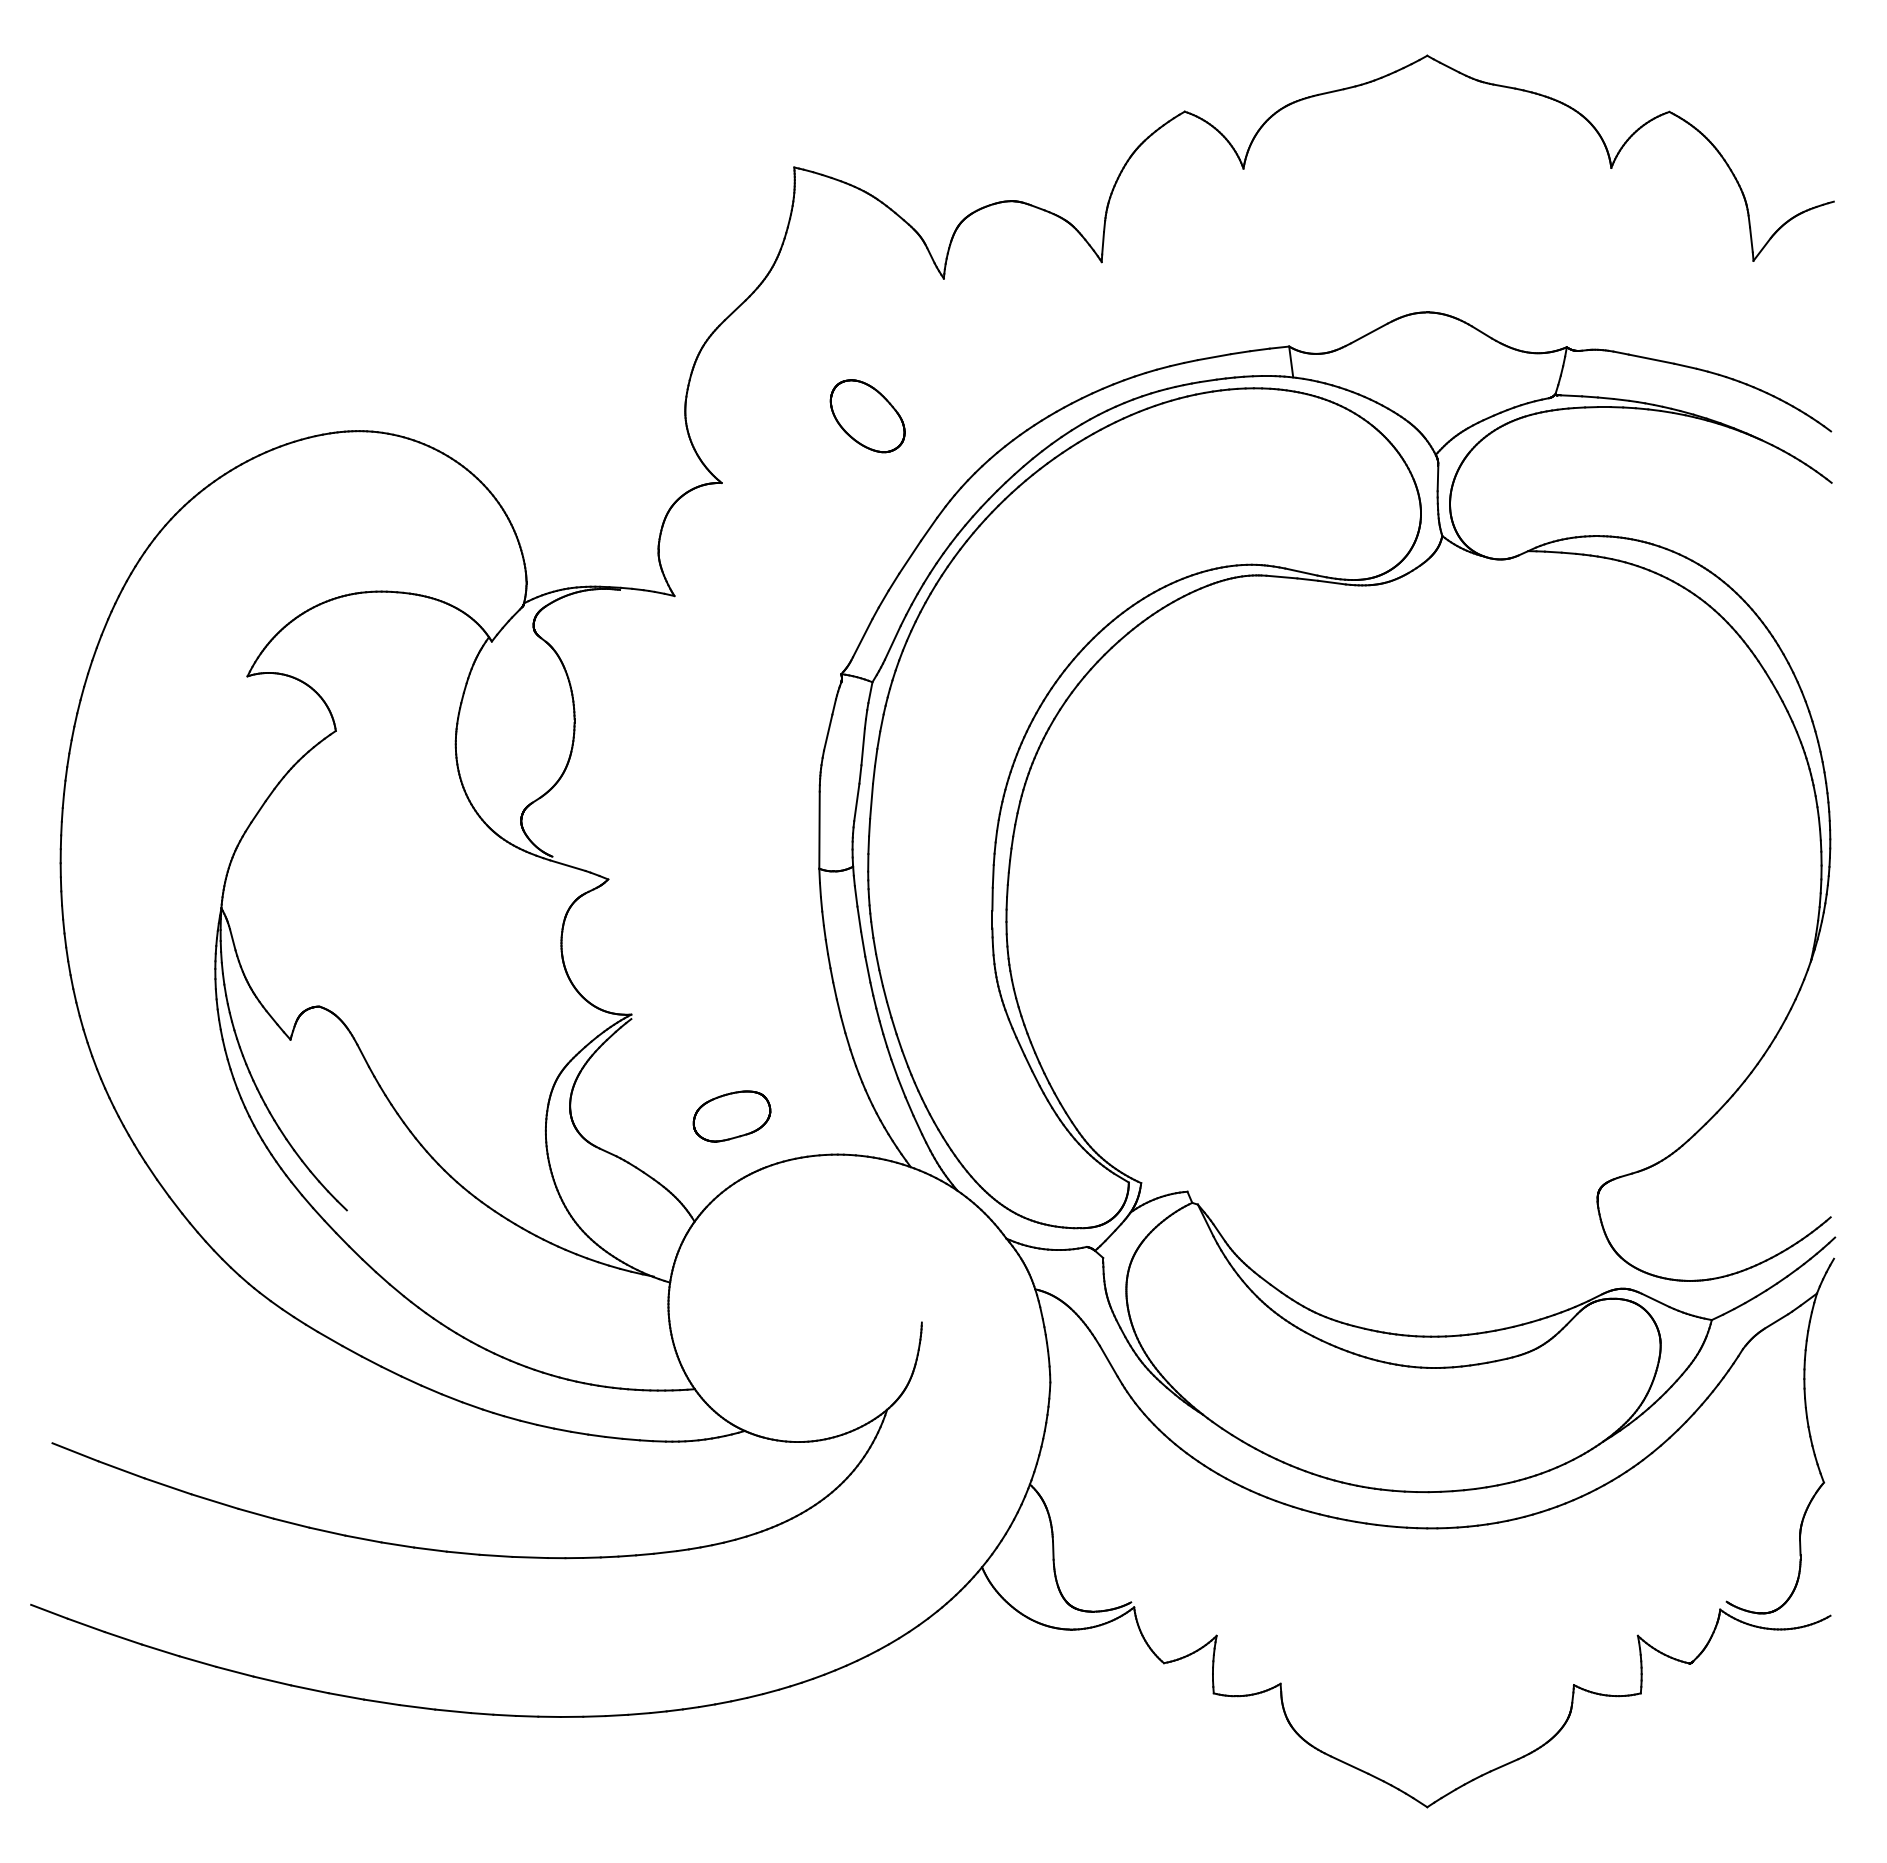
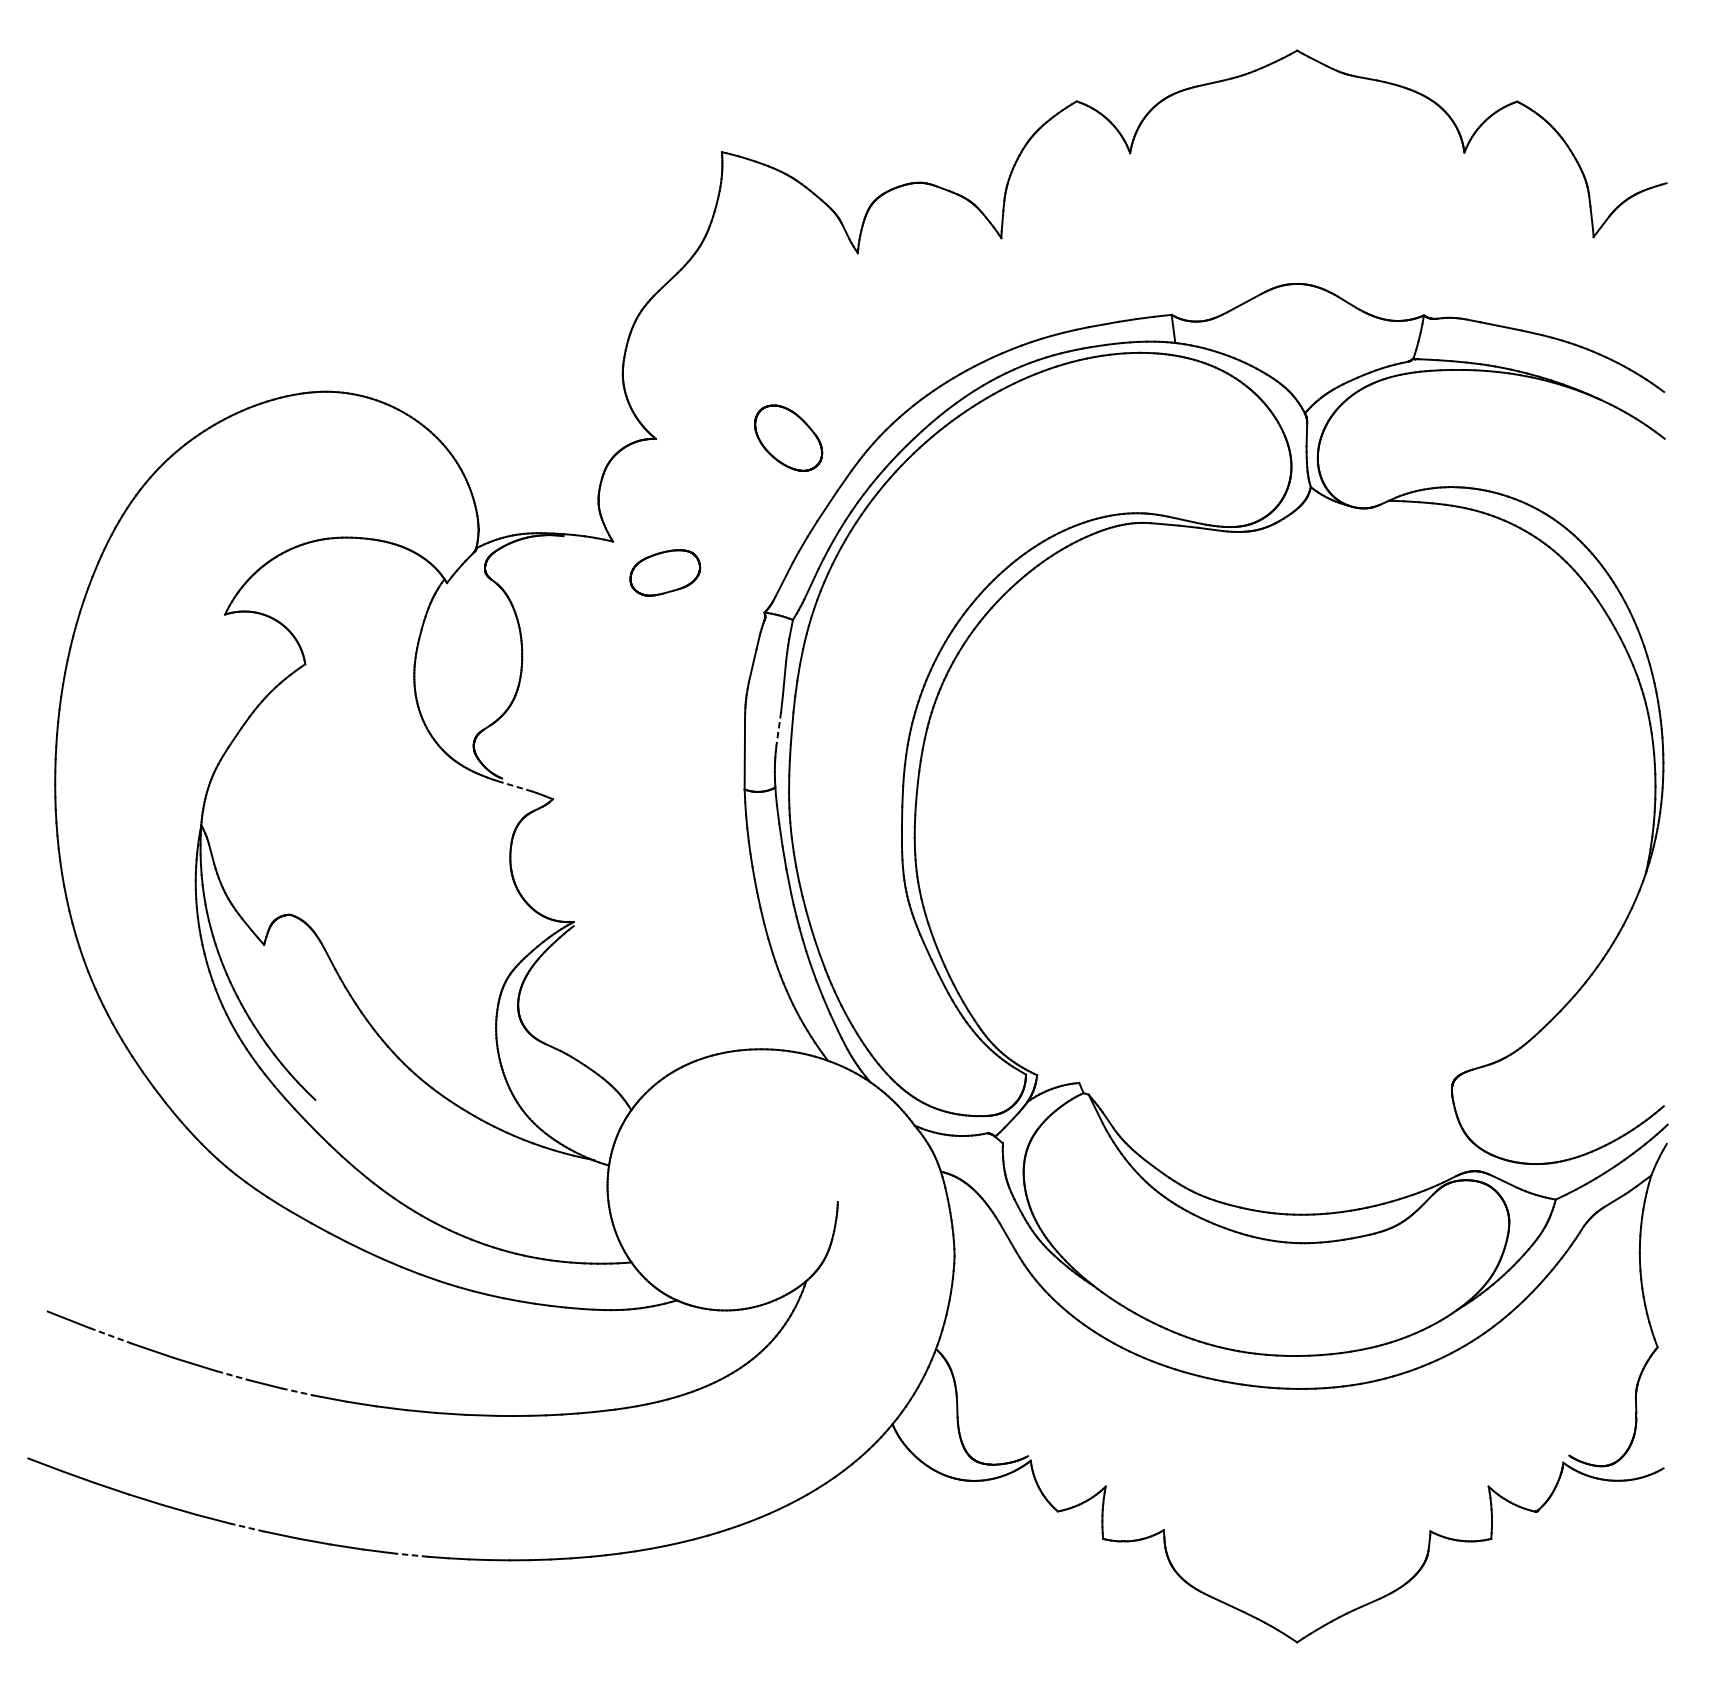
part: (867, 416) -> (788, 438), moved
line: (856, 802) -> (778, 729), solid -> dashed
line: (567, 865) -> (515, 786), solid -> dashed
part: (731, 1116) -> (664, 572), moved
line: (121, 1469) -> (110, 1335), solid -> dashed
line: (256, 1513) -> (233, 1375), solid -> dashed
line: (328, 1531) -> (298, 1391), solid -> dashed
line: (271, 1680) -> (246, 1527), solid -> dashed
line: (453, 1711) -> (412, 1555), solid -> dashed

